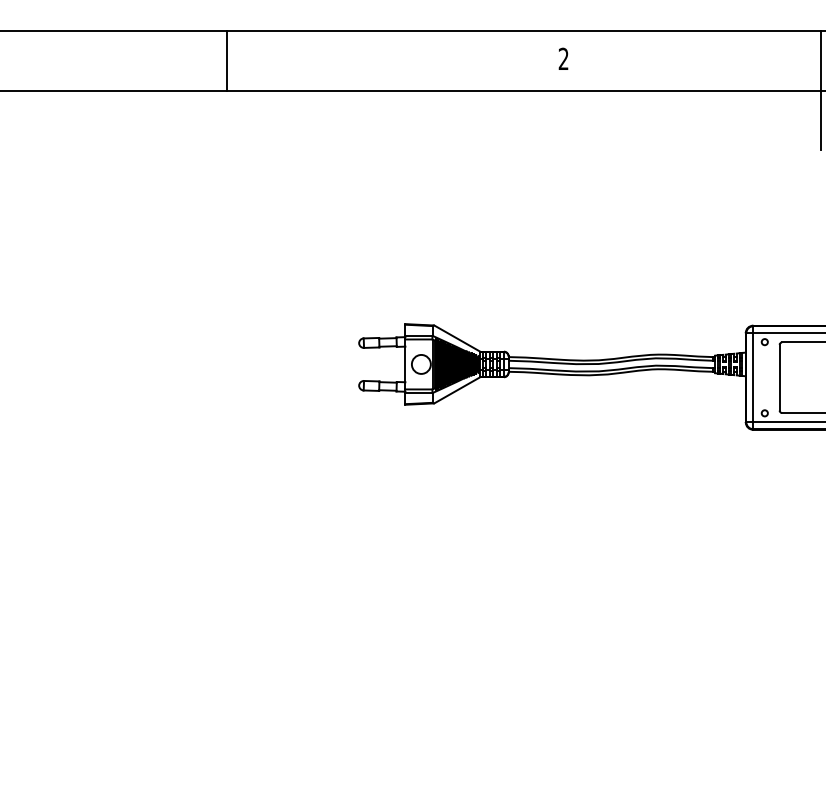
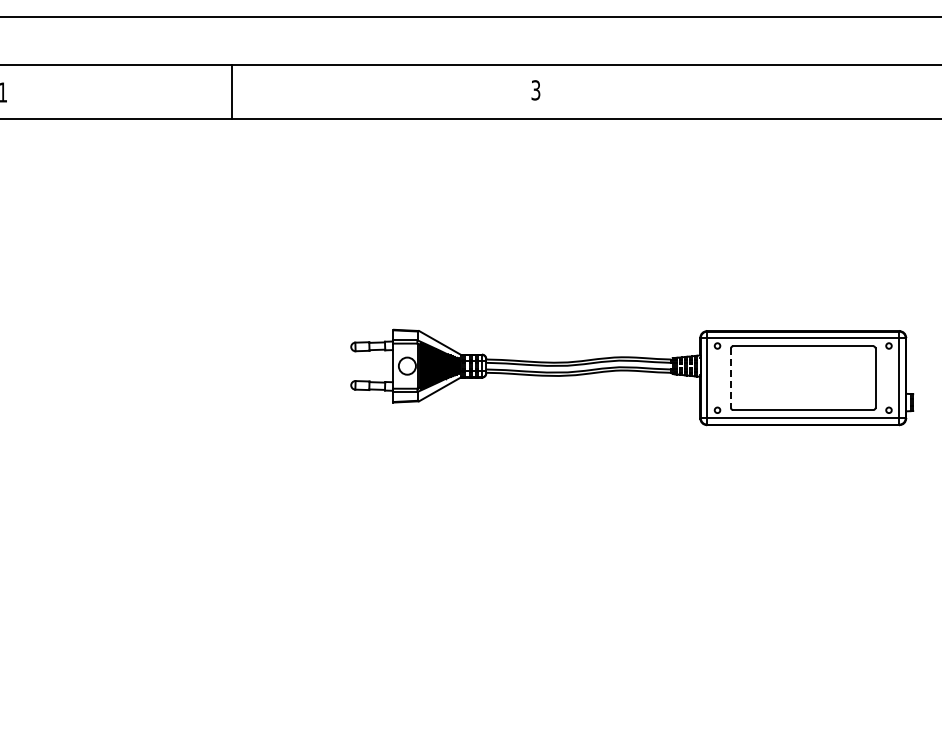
text: (563, 59) -> (535, 90), 2 -> 3
line: (820, 90) -> (767, 118), removed
line: (779, 378) -> (730, 378), solid -> dashed

